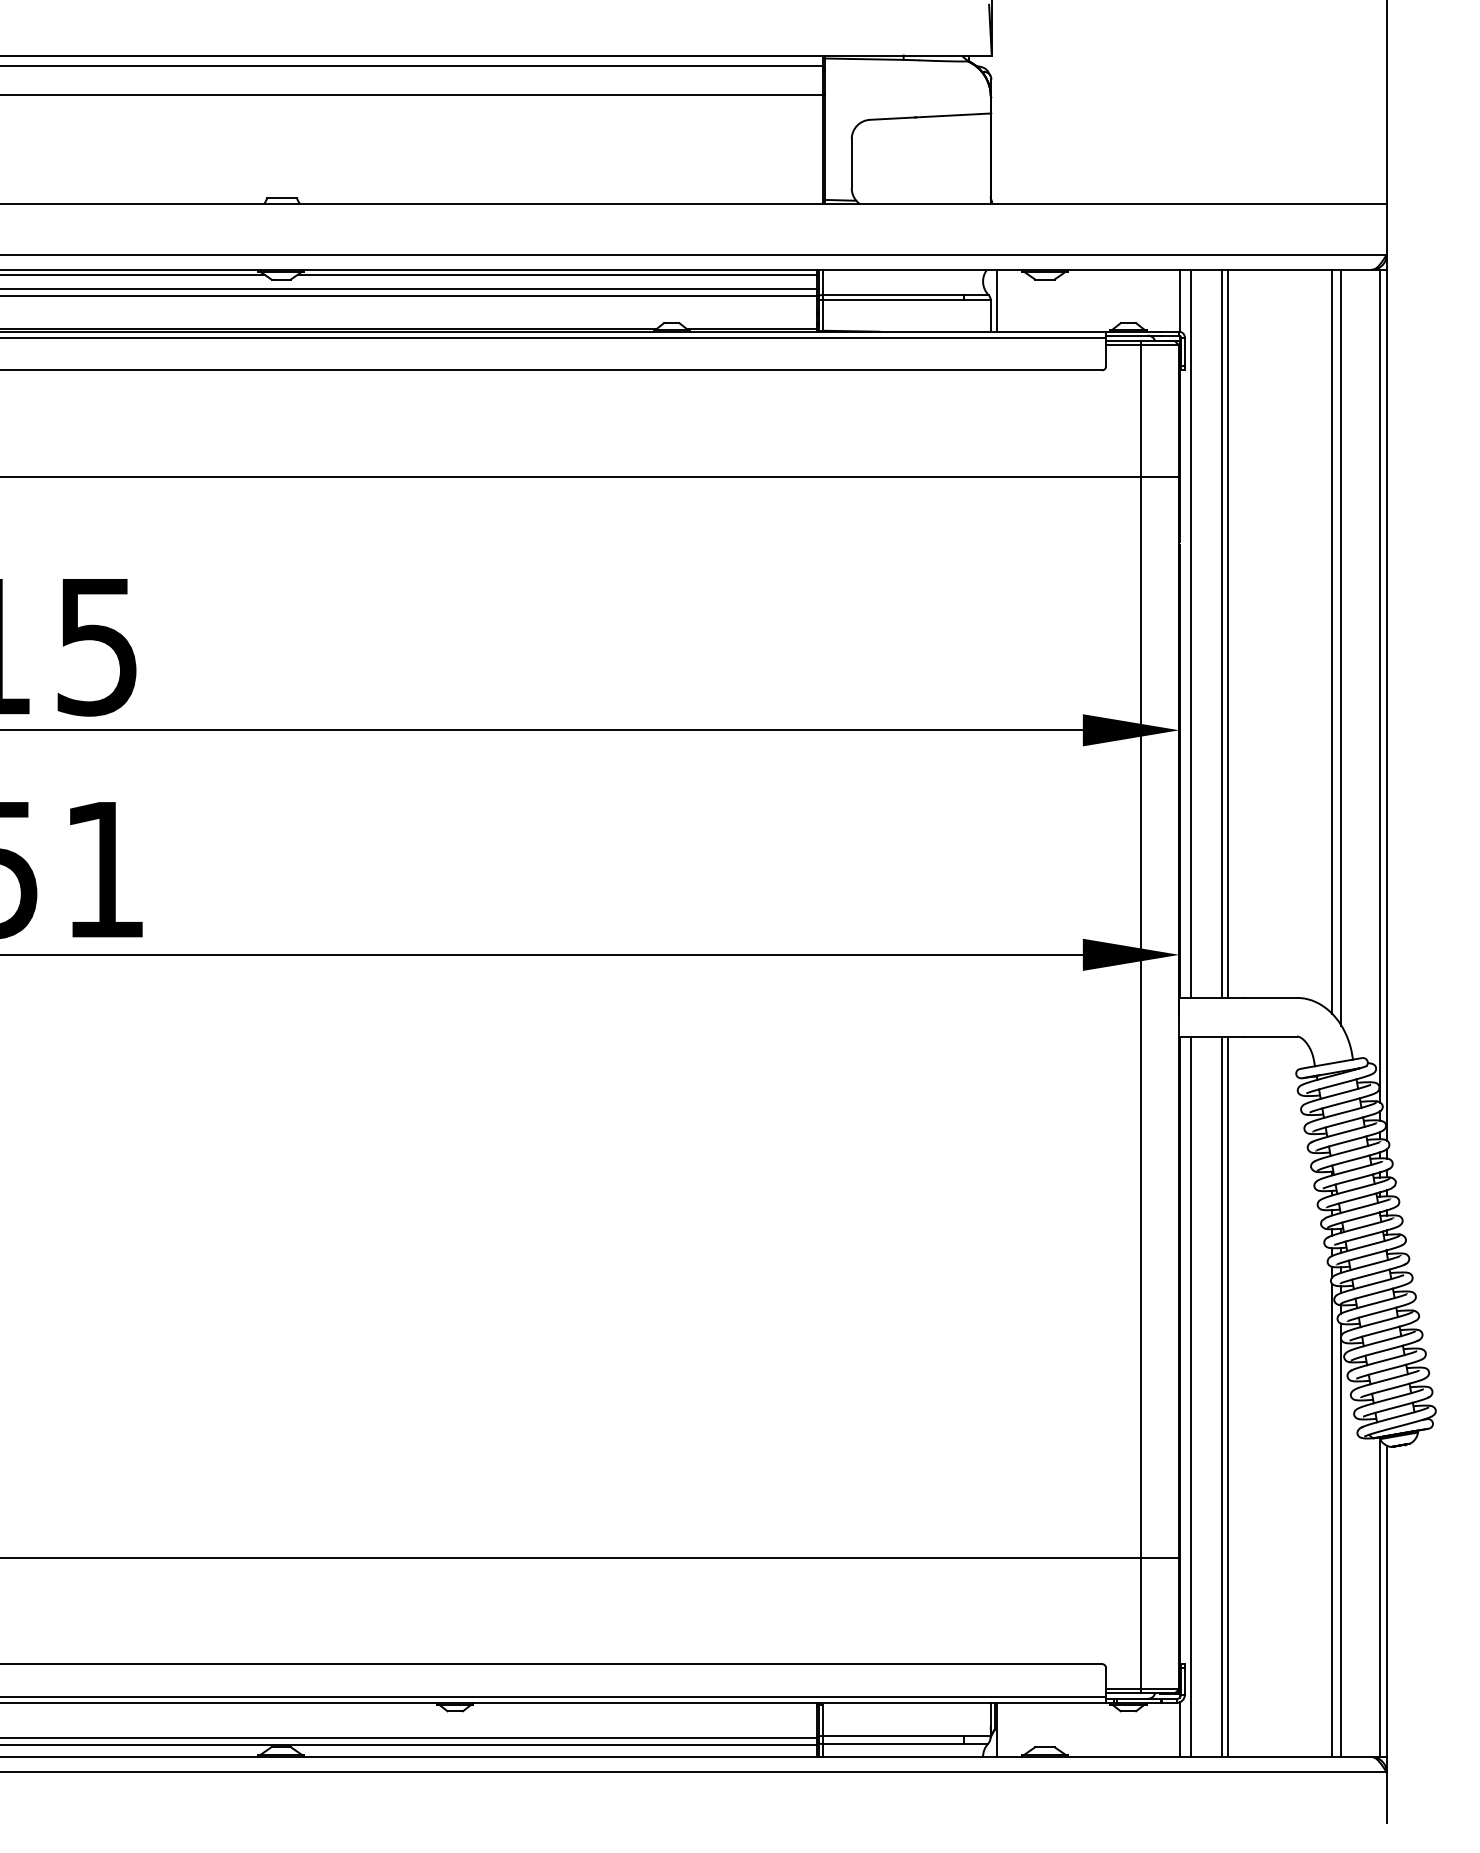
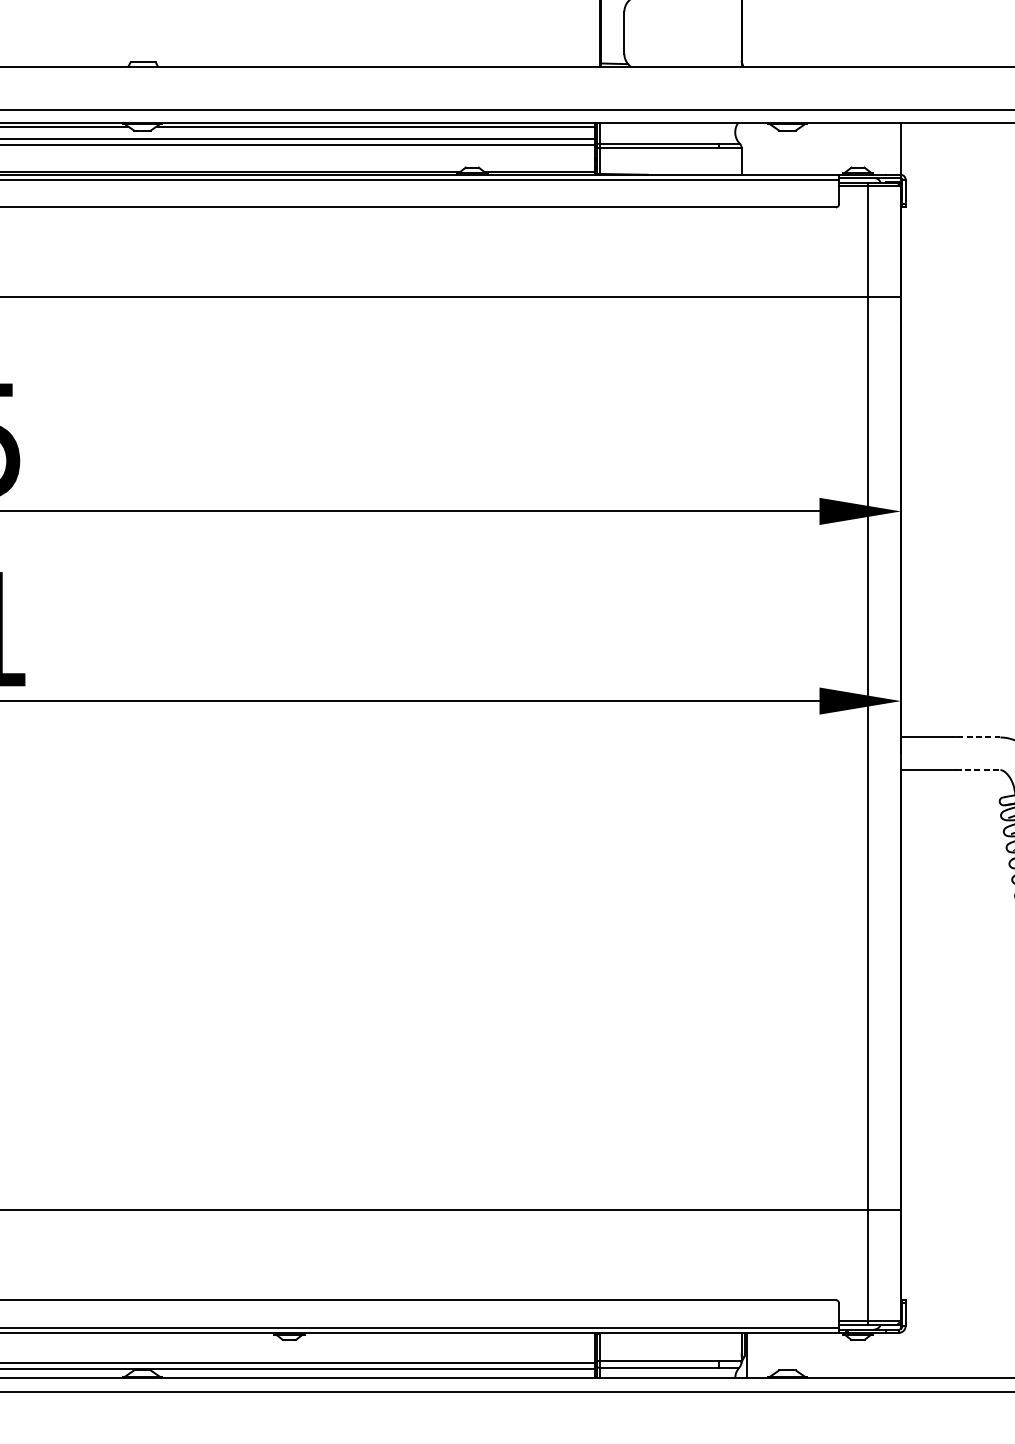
line: (996, 300) -> (746, 148), removed
line: (1190, 633) -> (910, 429), removed
line: (1222, 633) -> (937, 429), removed
line: (1227, 633) -> (941, 429), removed
line: (1270, 997) -> (977, 737), solid -> dashed
line: (1271, 1036) -> (978, 770), solid -> dashed
line: (1190, 1396) -> (910, 1074), removed
line: (1222, 1396) -> (937, 1074), removed
line: (1227, 1396) -> (941, 1074), removed
line: (1179, 1729) -> (901, 1355), removed

